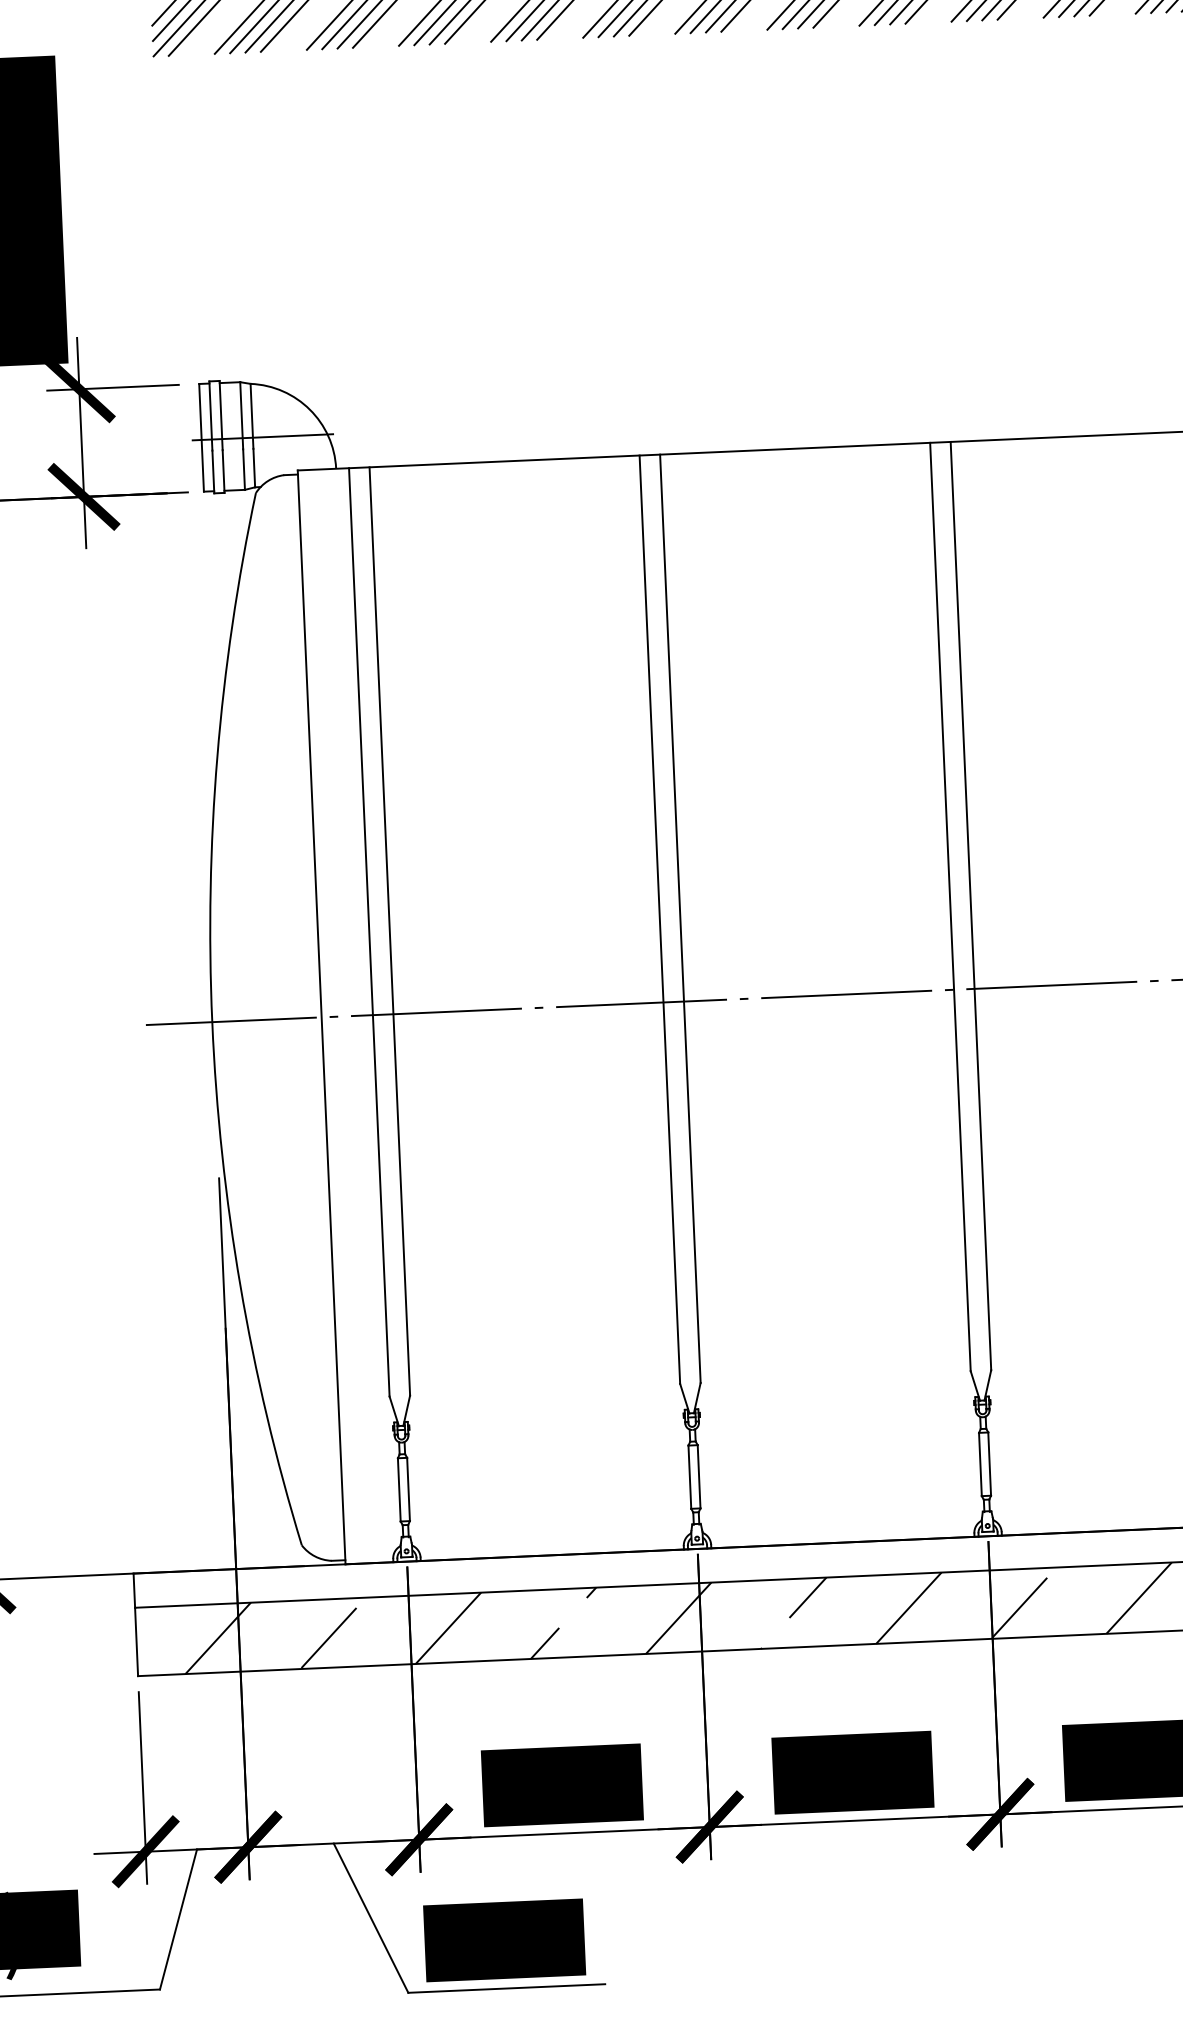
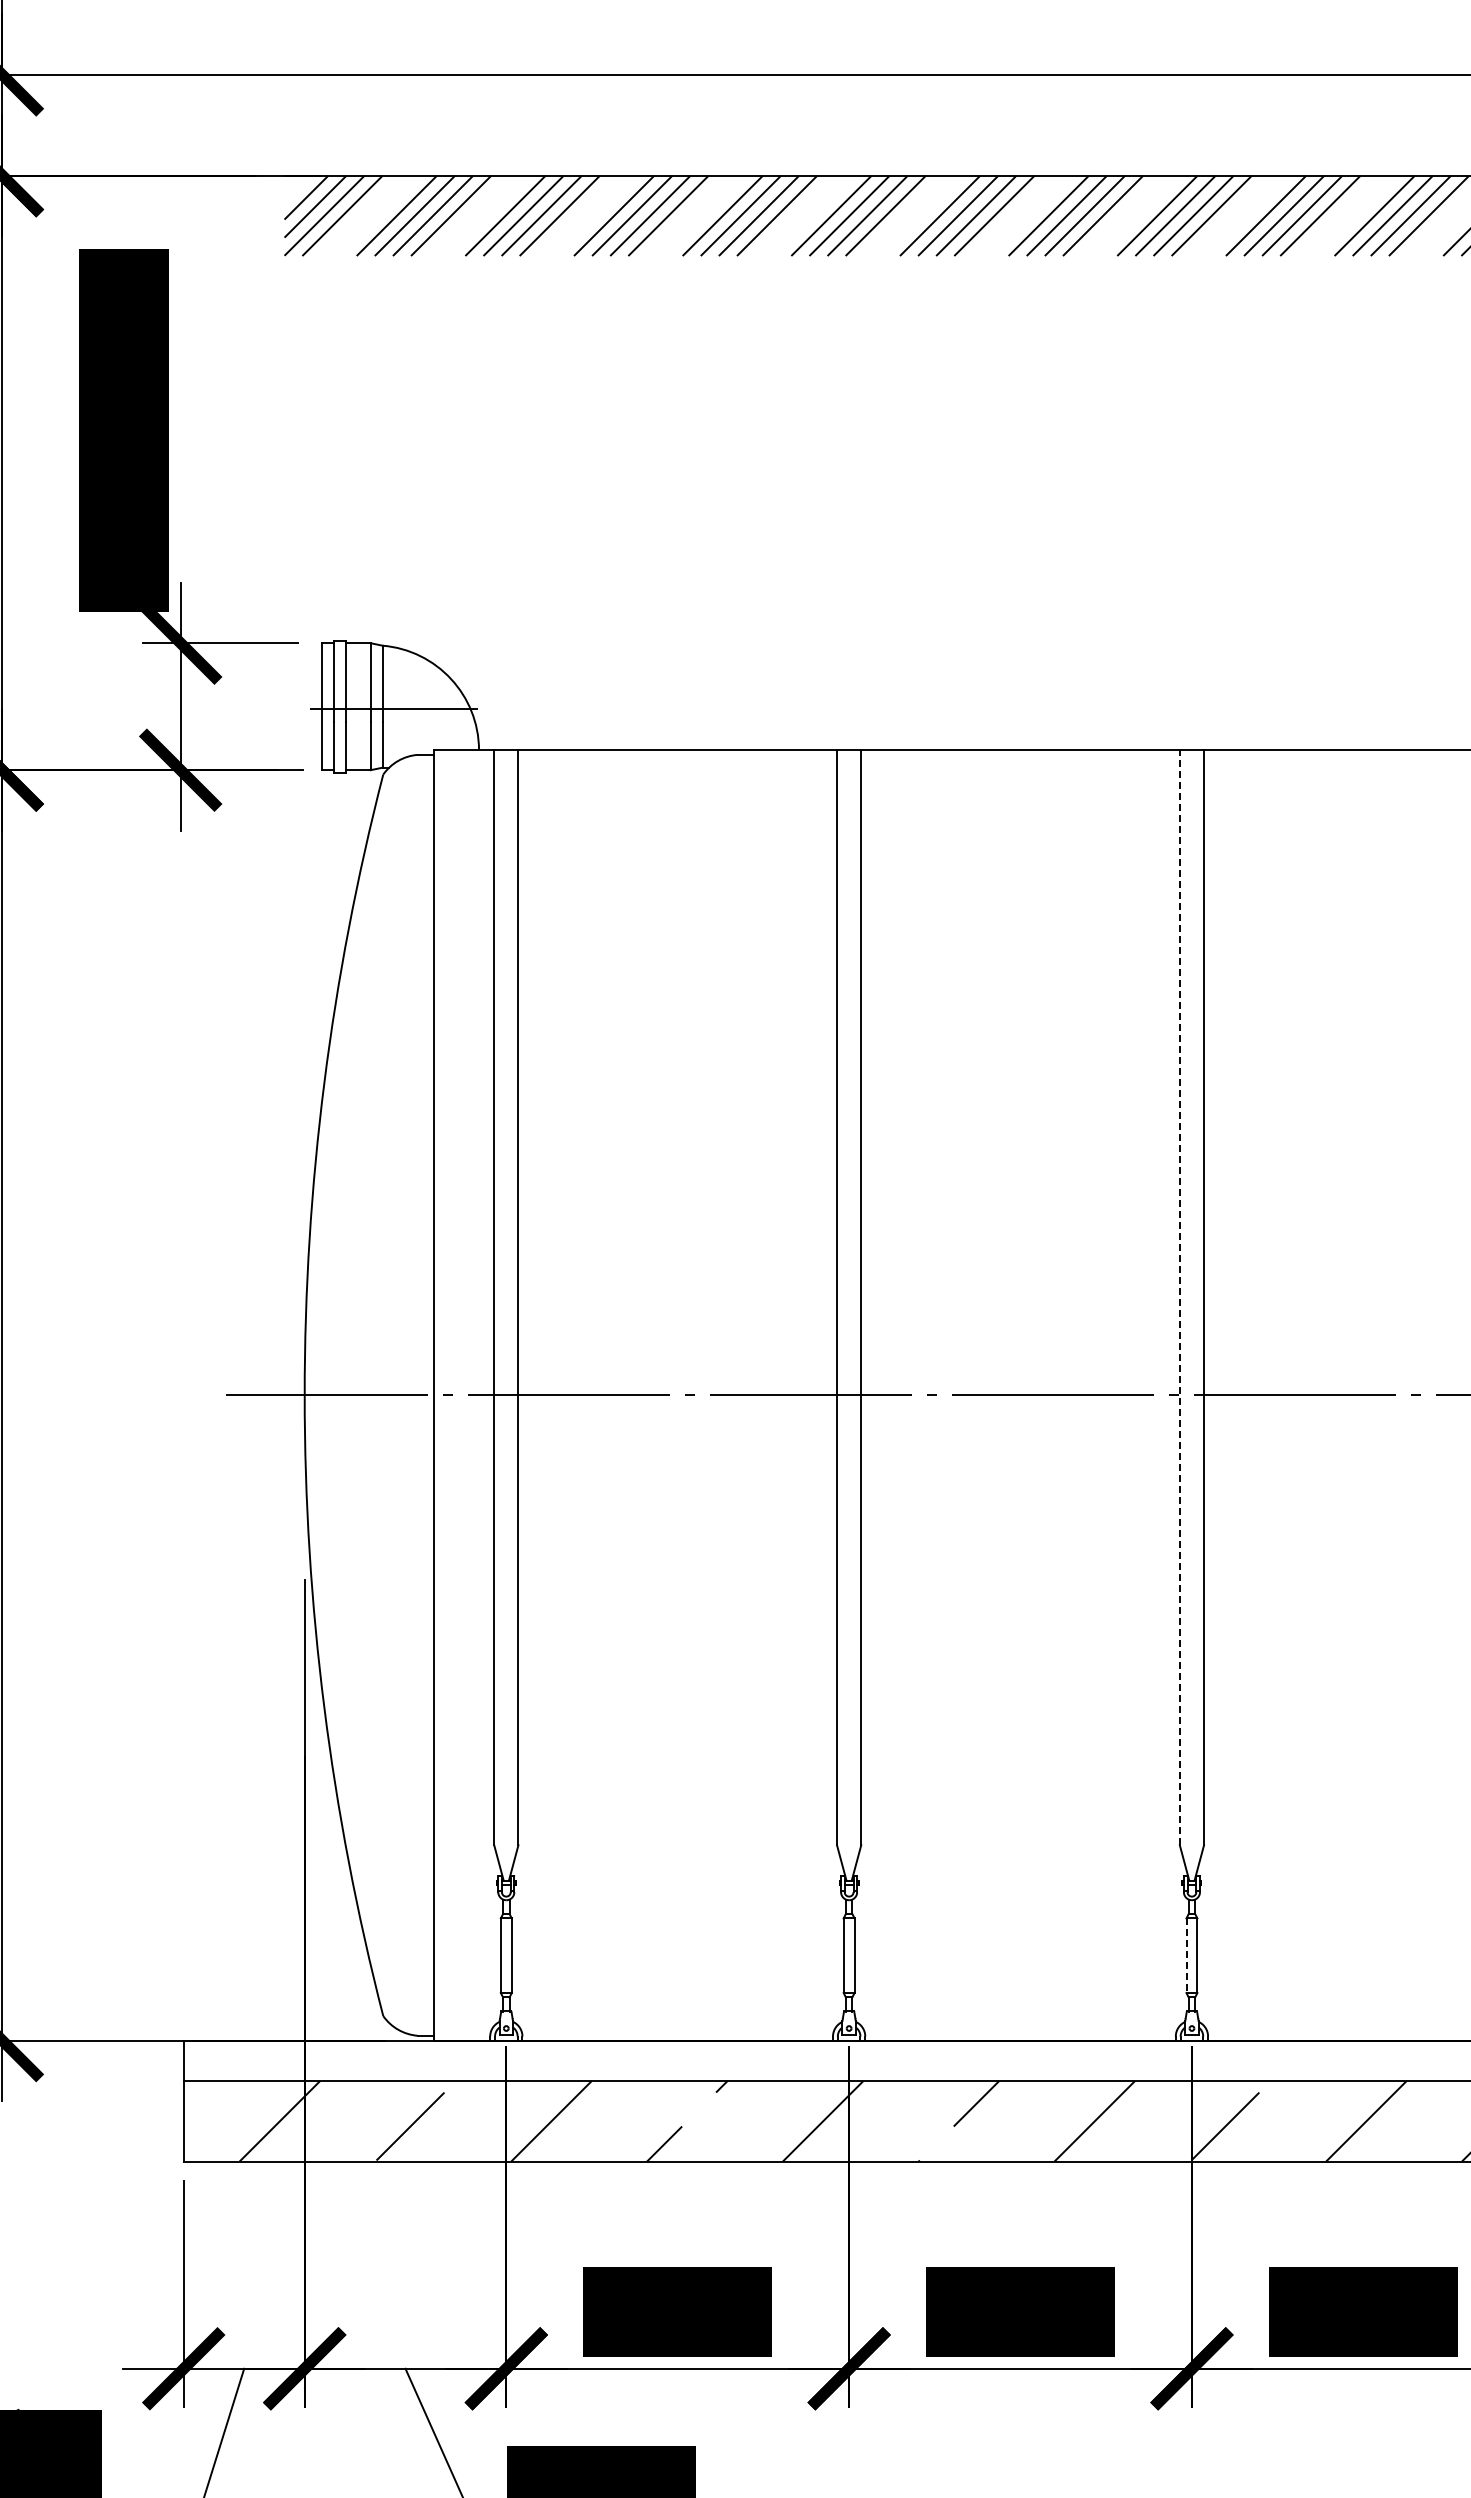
line: (950, 906) -> (1179, 1297), solid -> dashed
line: (980, 1465) -> (1186, 1956), solid -> dashed

